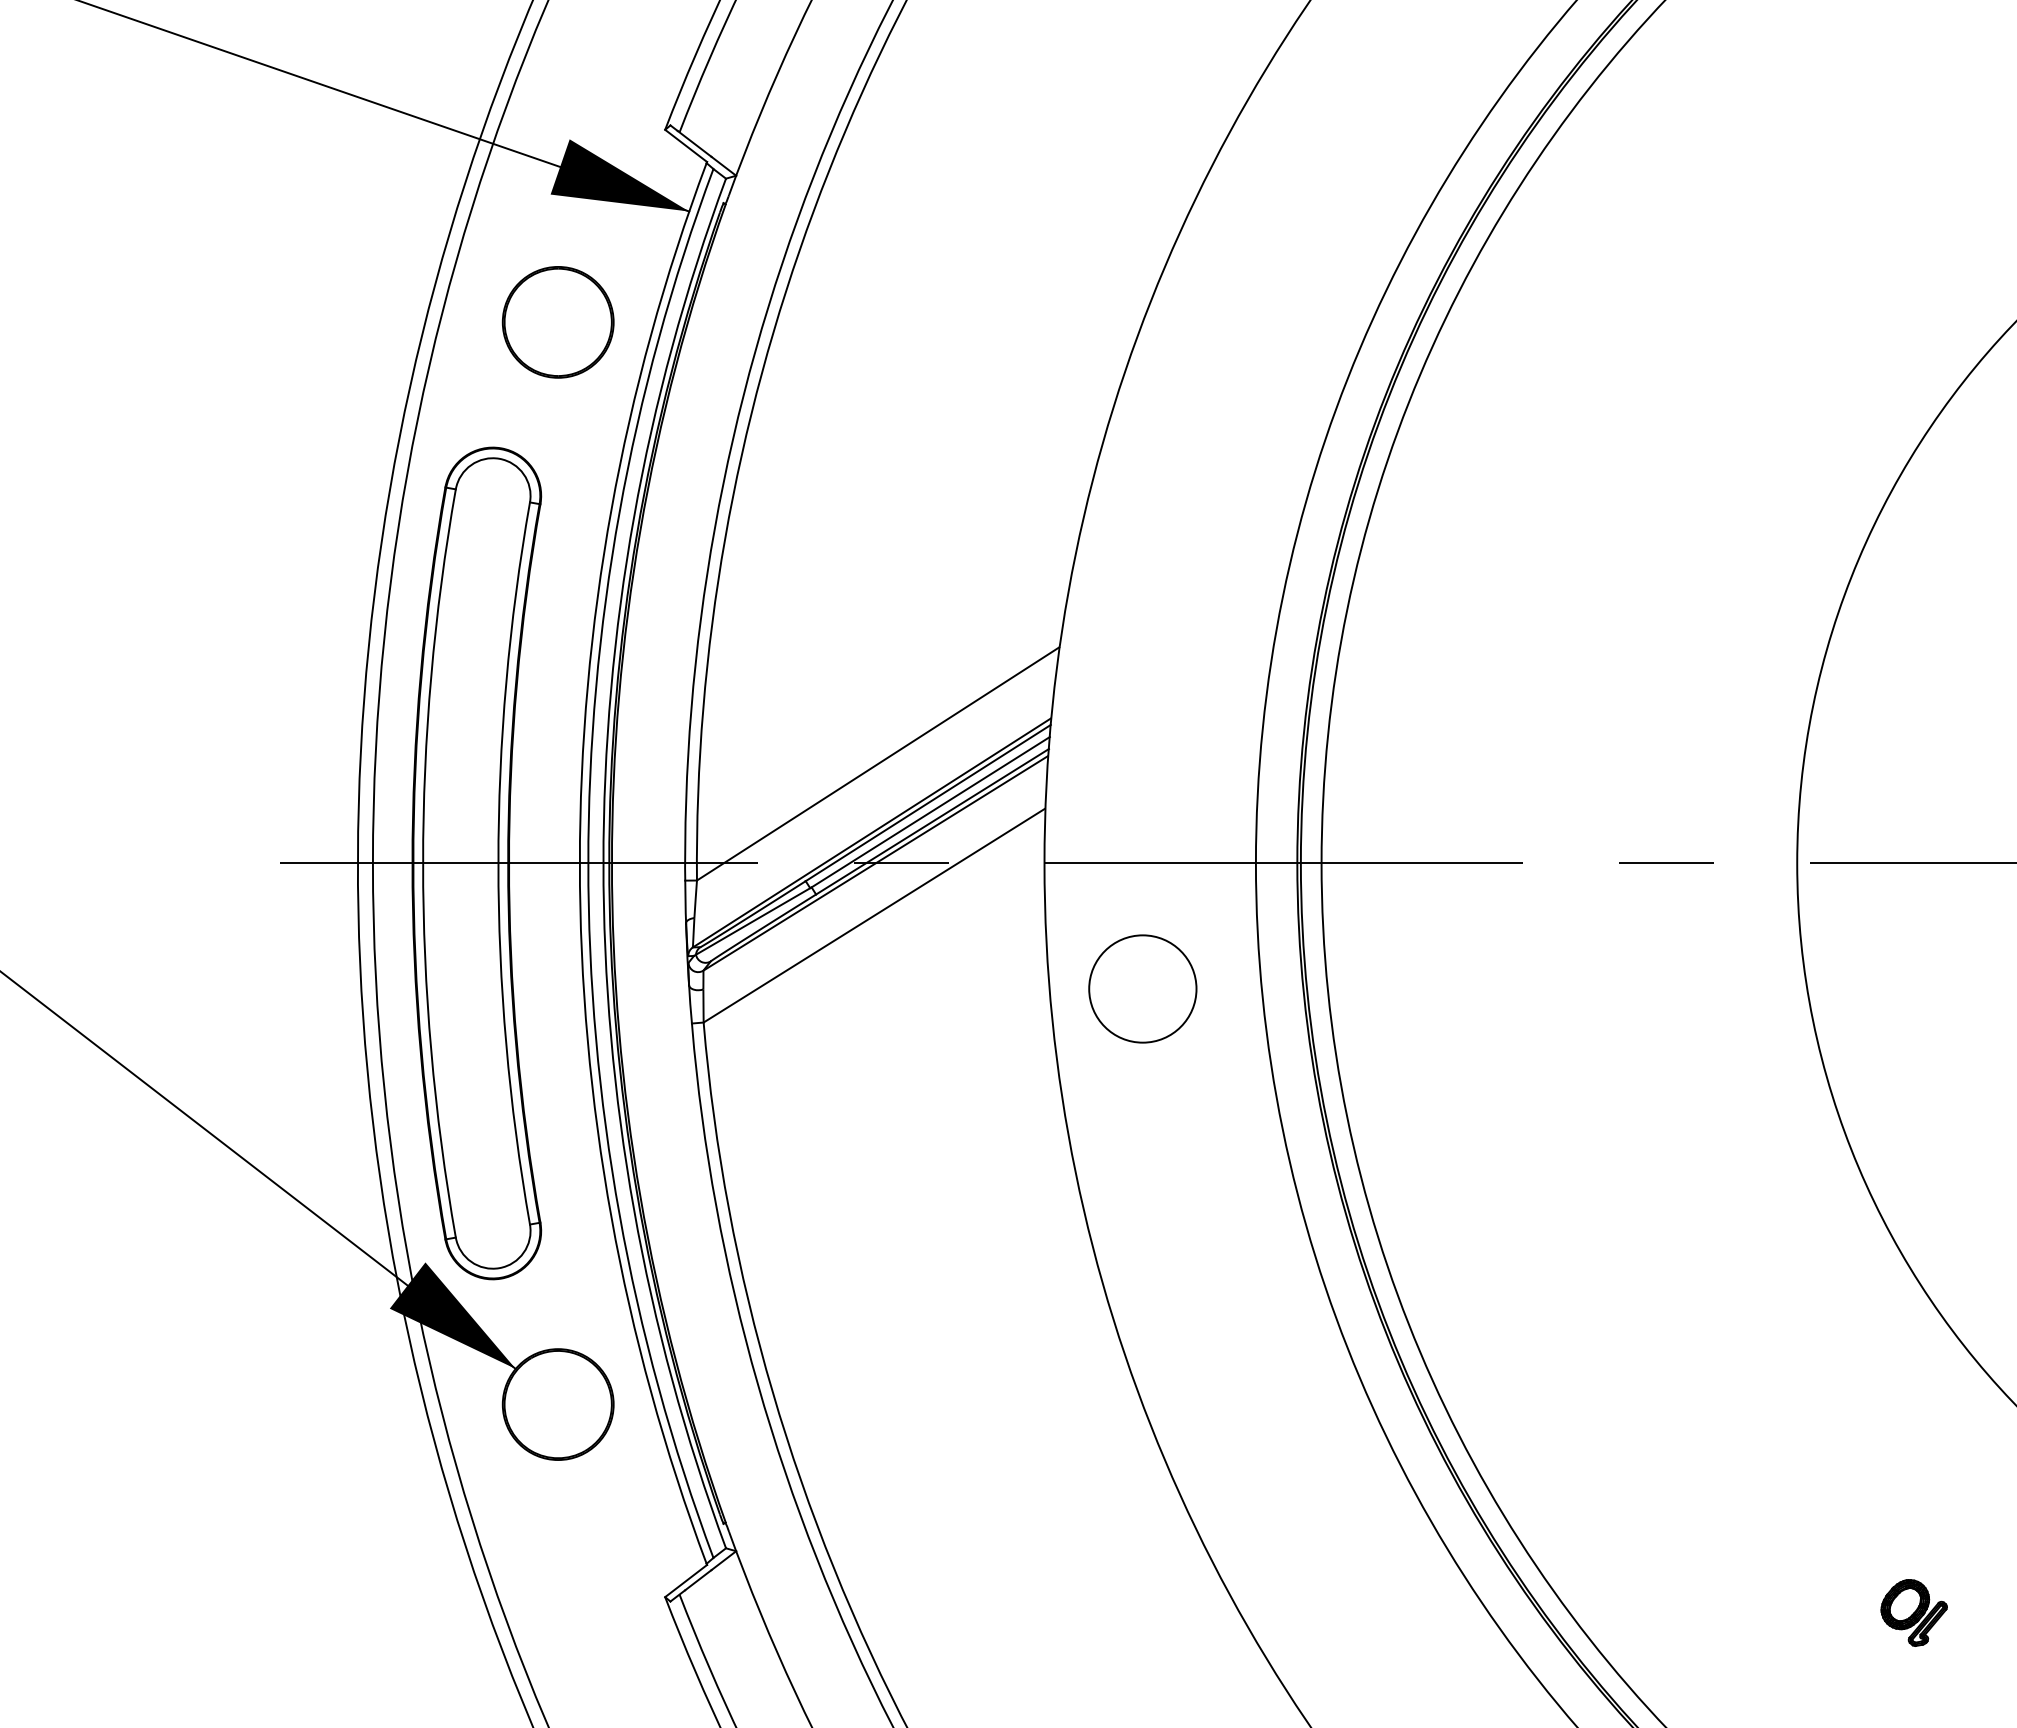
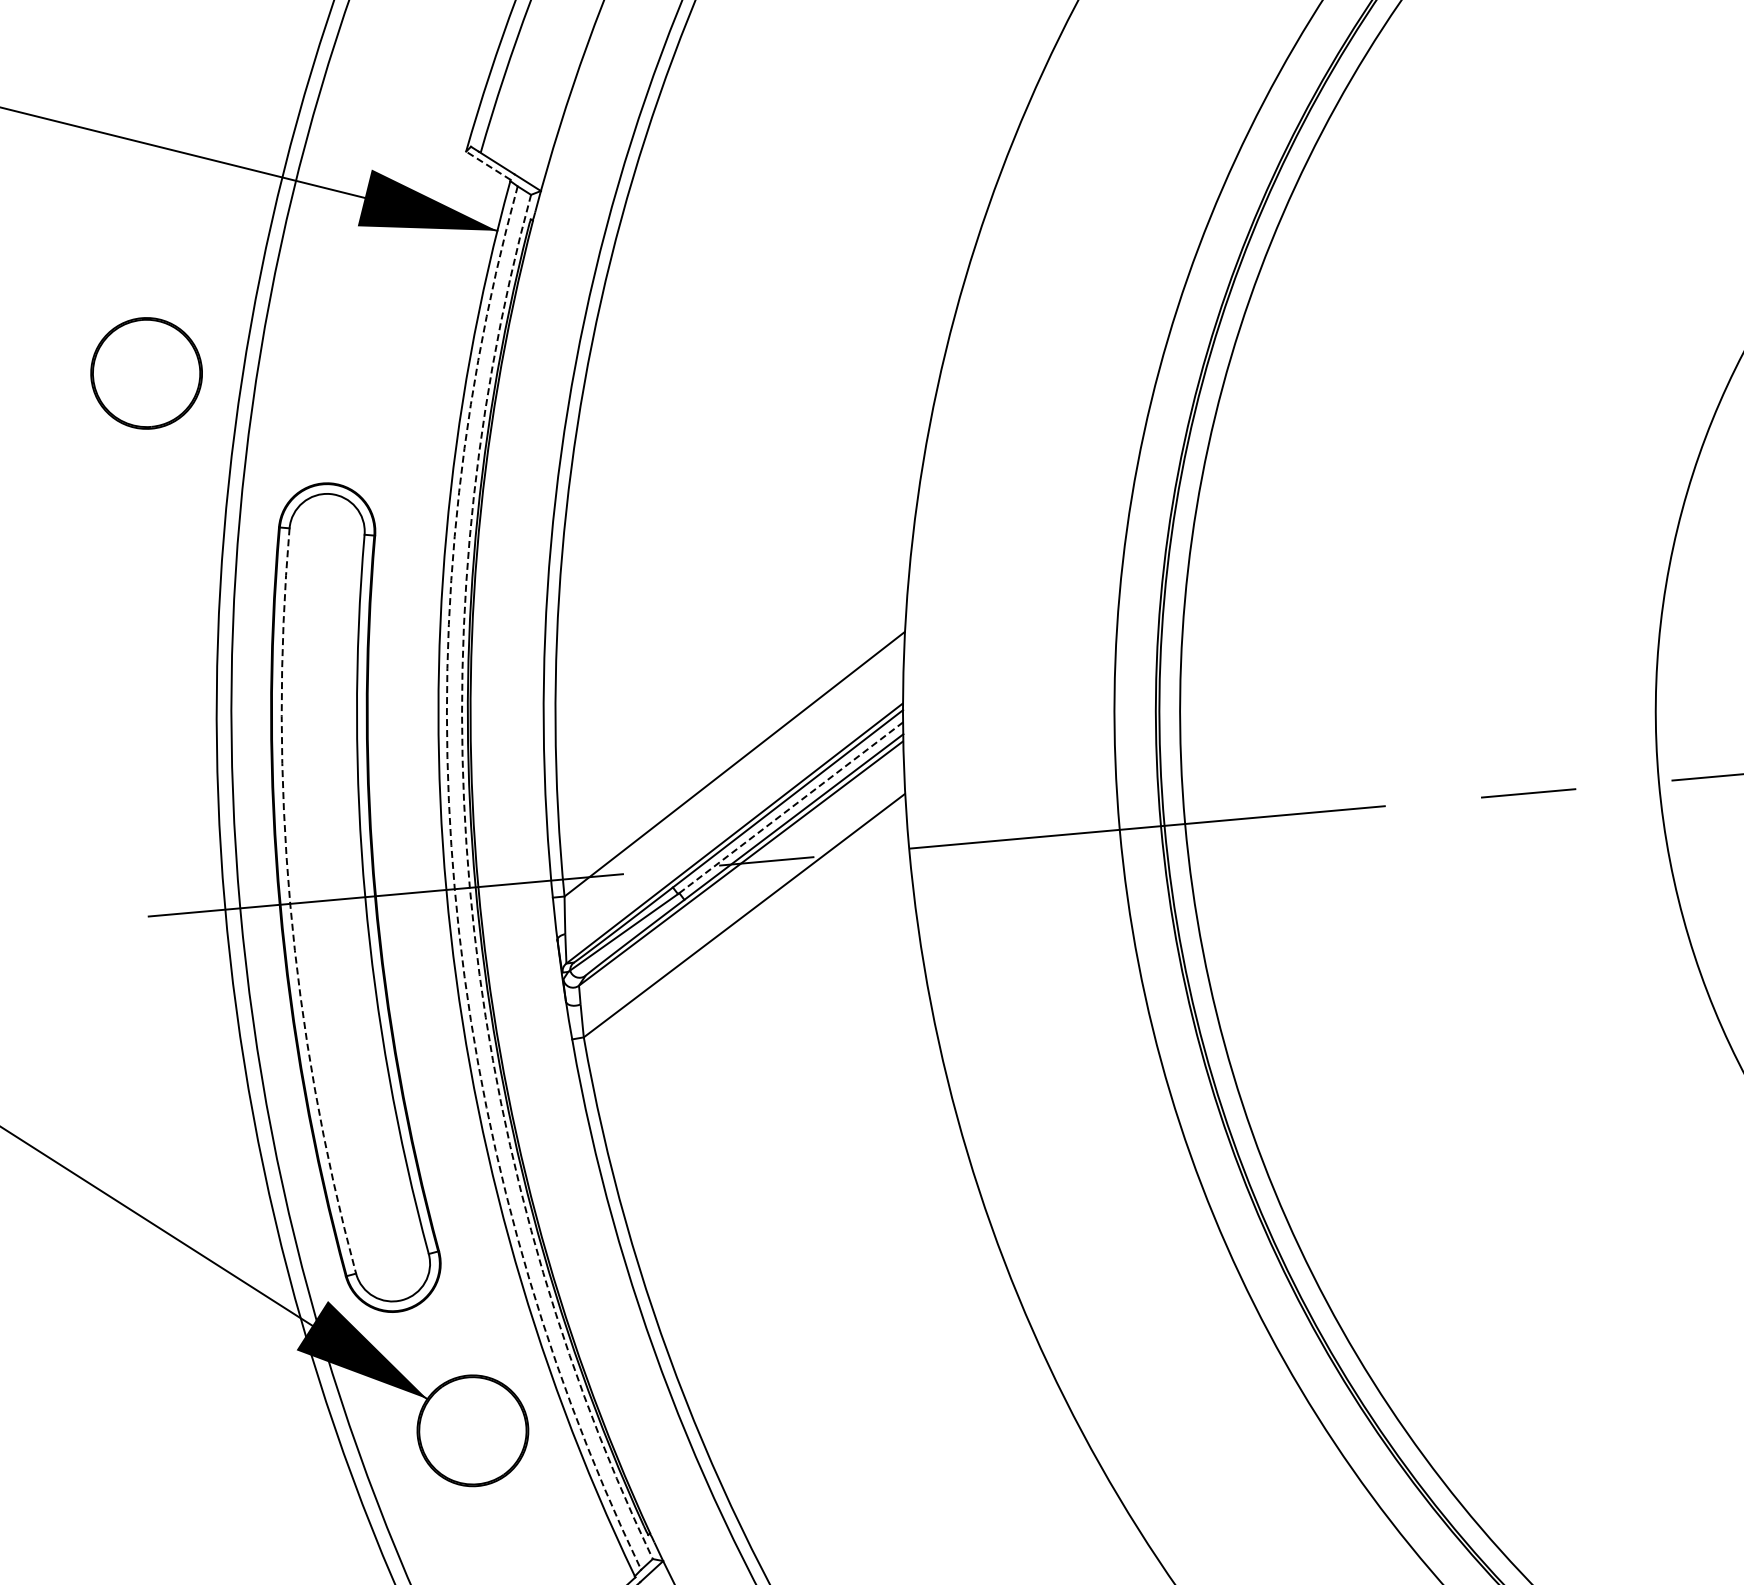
line: (685, 145) -> (487, 165), solid -> dashed
part: (557, 322) -> (145, 373), moved
line: (930, 812) -> (791, 808), solid -> dashed
arc: (423, 863) -> (290, 903), solid -> dashed
arc: (588, 863) -> (454, 889), solid -> dashed
arc: (603, 863) -> (469, 887), solid -> dashed
circle: (1142, 988) -> (1017, 964), removed

